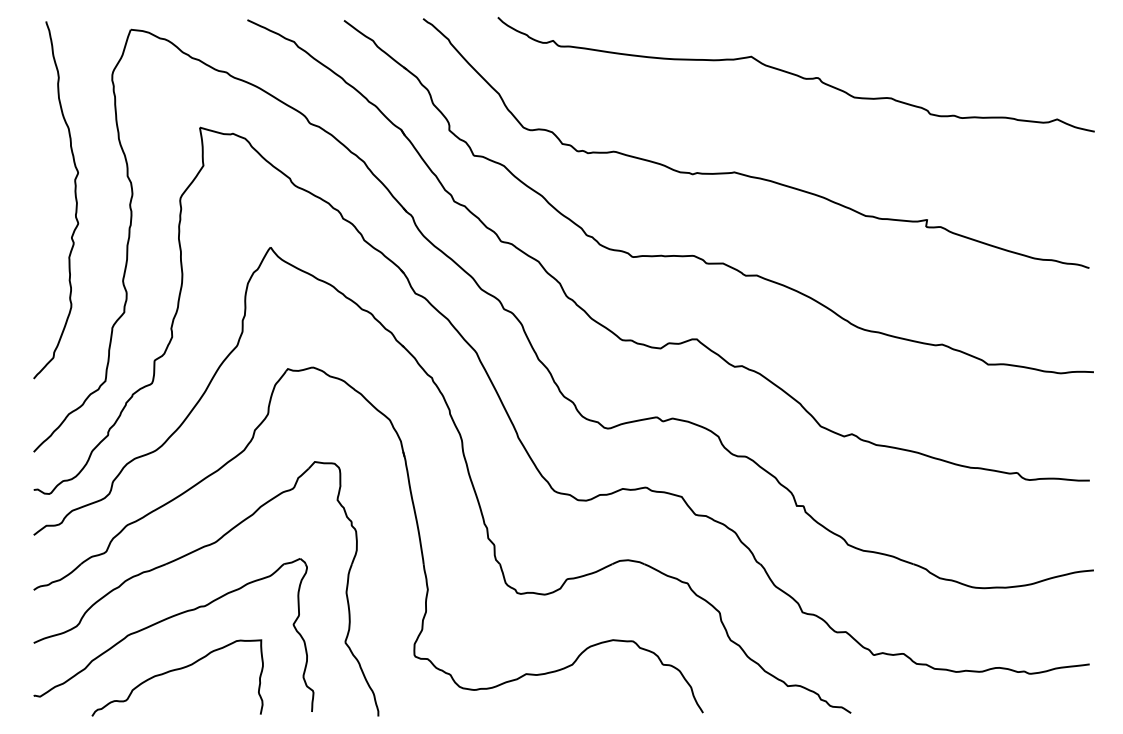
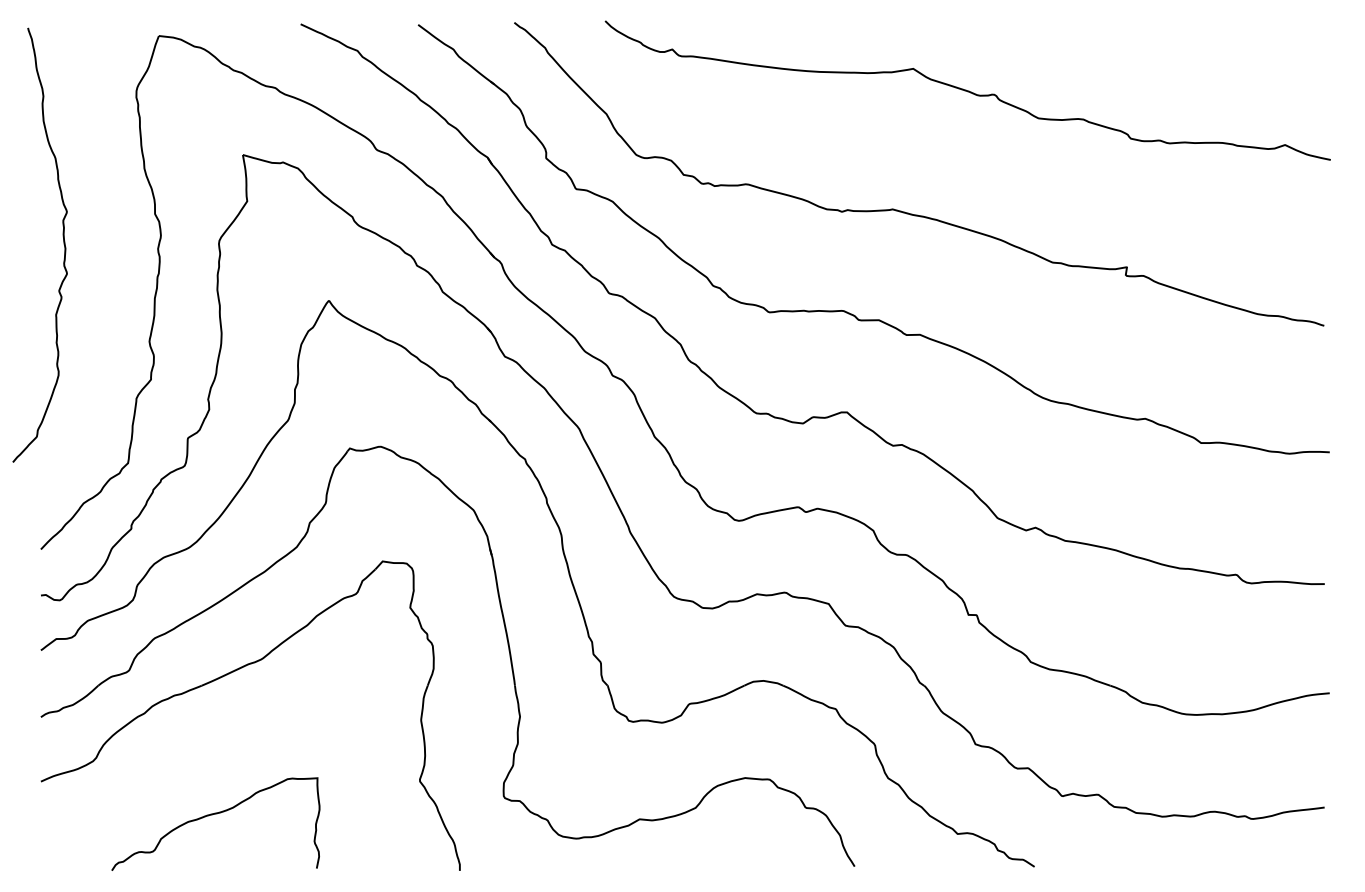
curve: (75, 199) -> (63, 244), moved
part: (166, 619) -> (202, 753), removed

